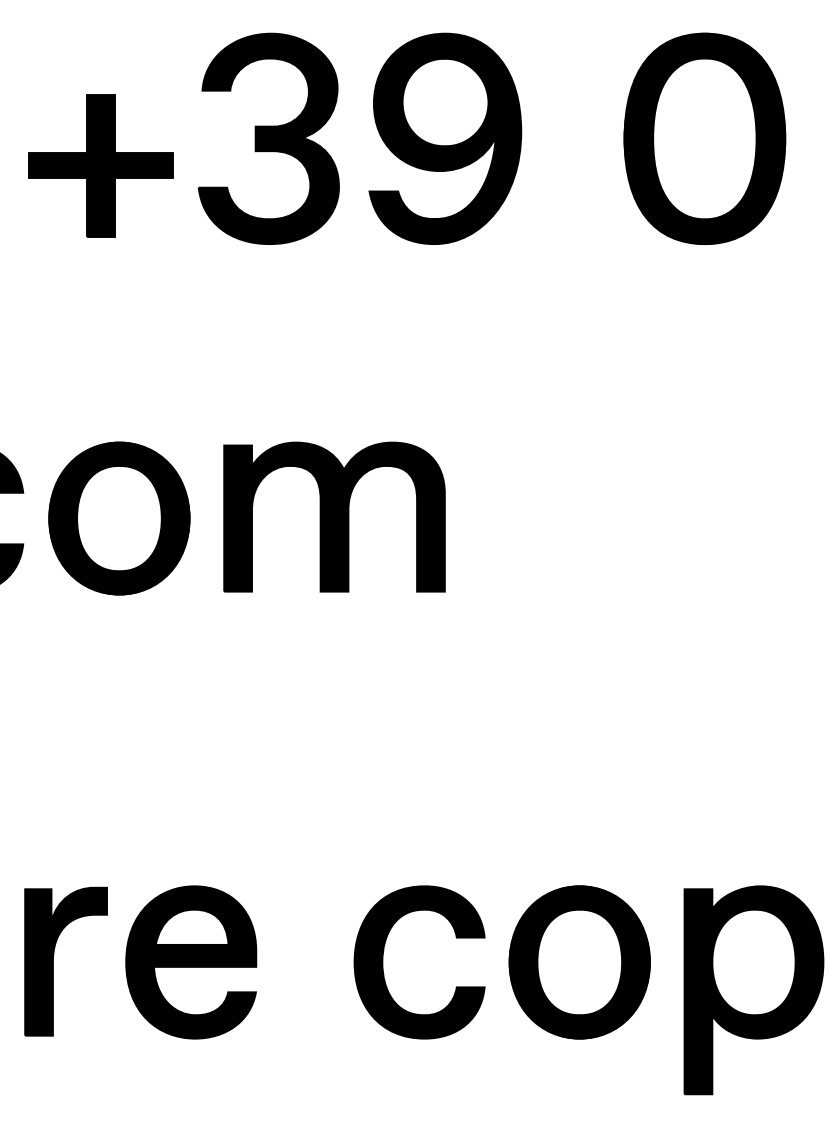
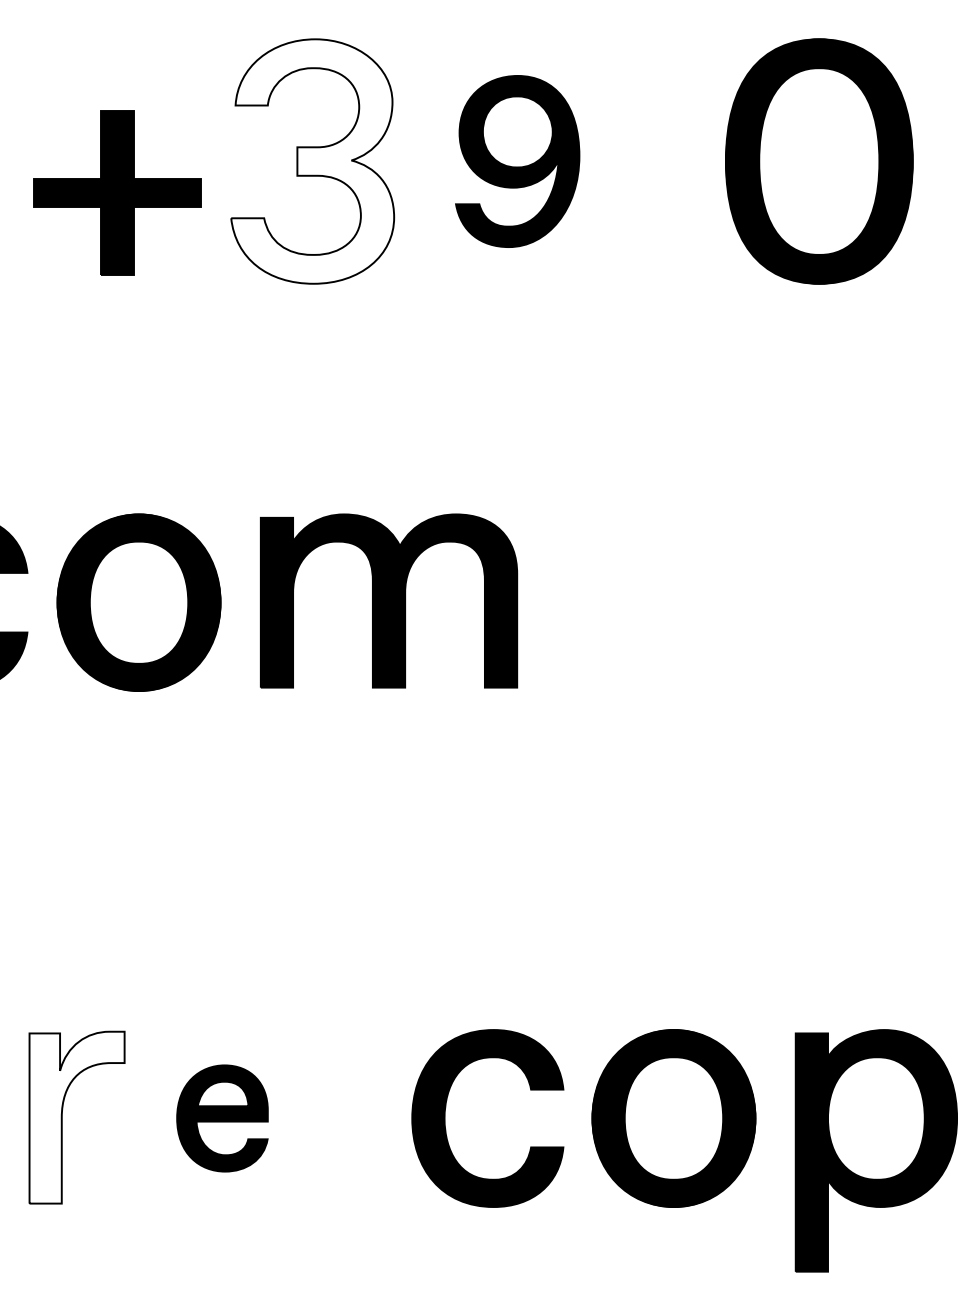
fill: (268, 138) -> (312, 161), removed
part: (445, 138) -> (517, 161), size x0.7
fill: (65, 961) -> (76, 1117), removed
part: (191, 962) -> (222, 1118), size x0.6

